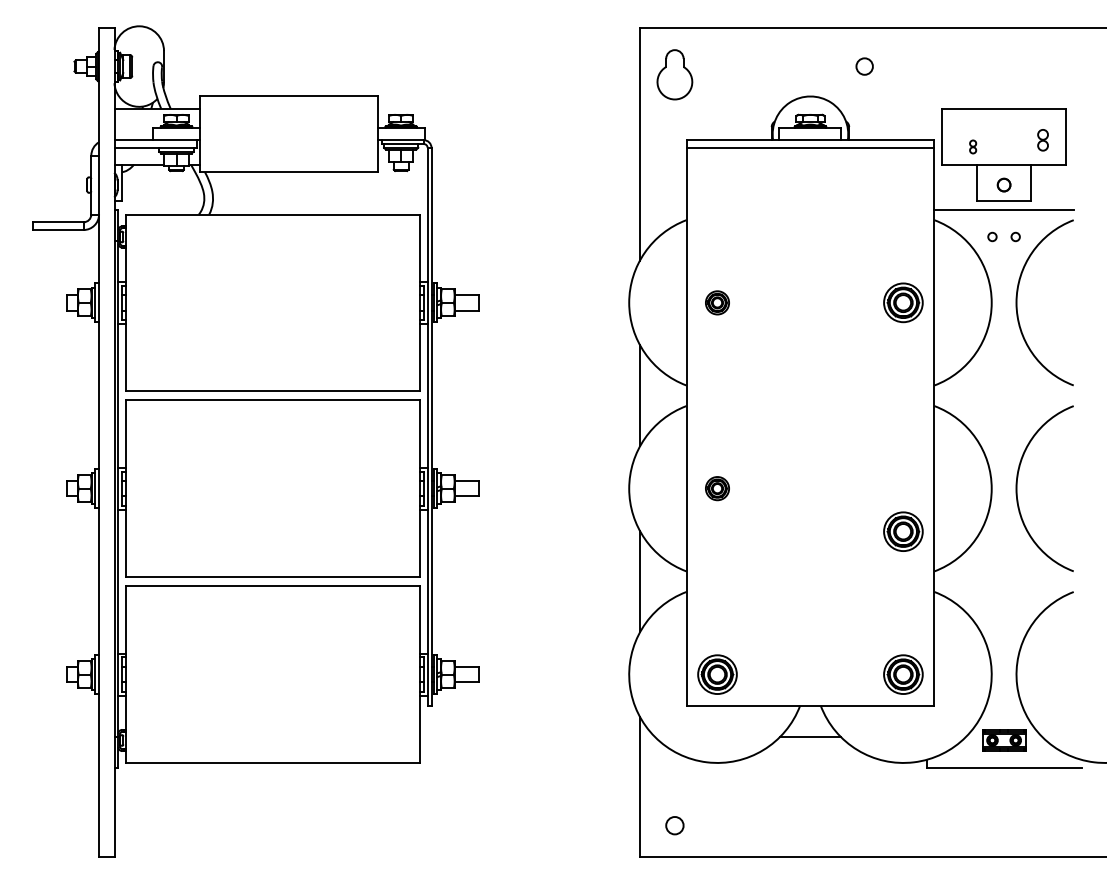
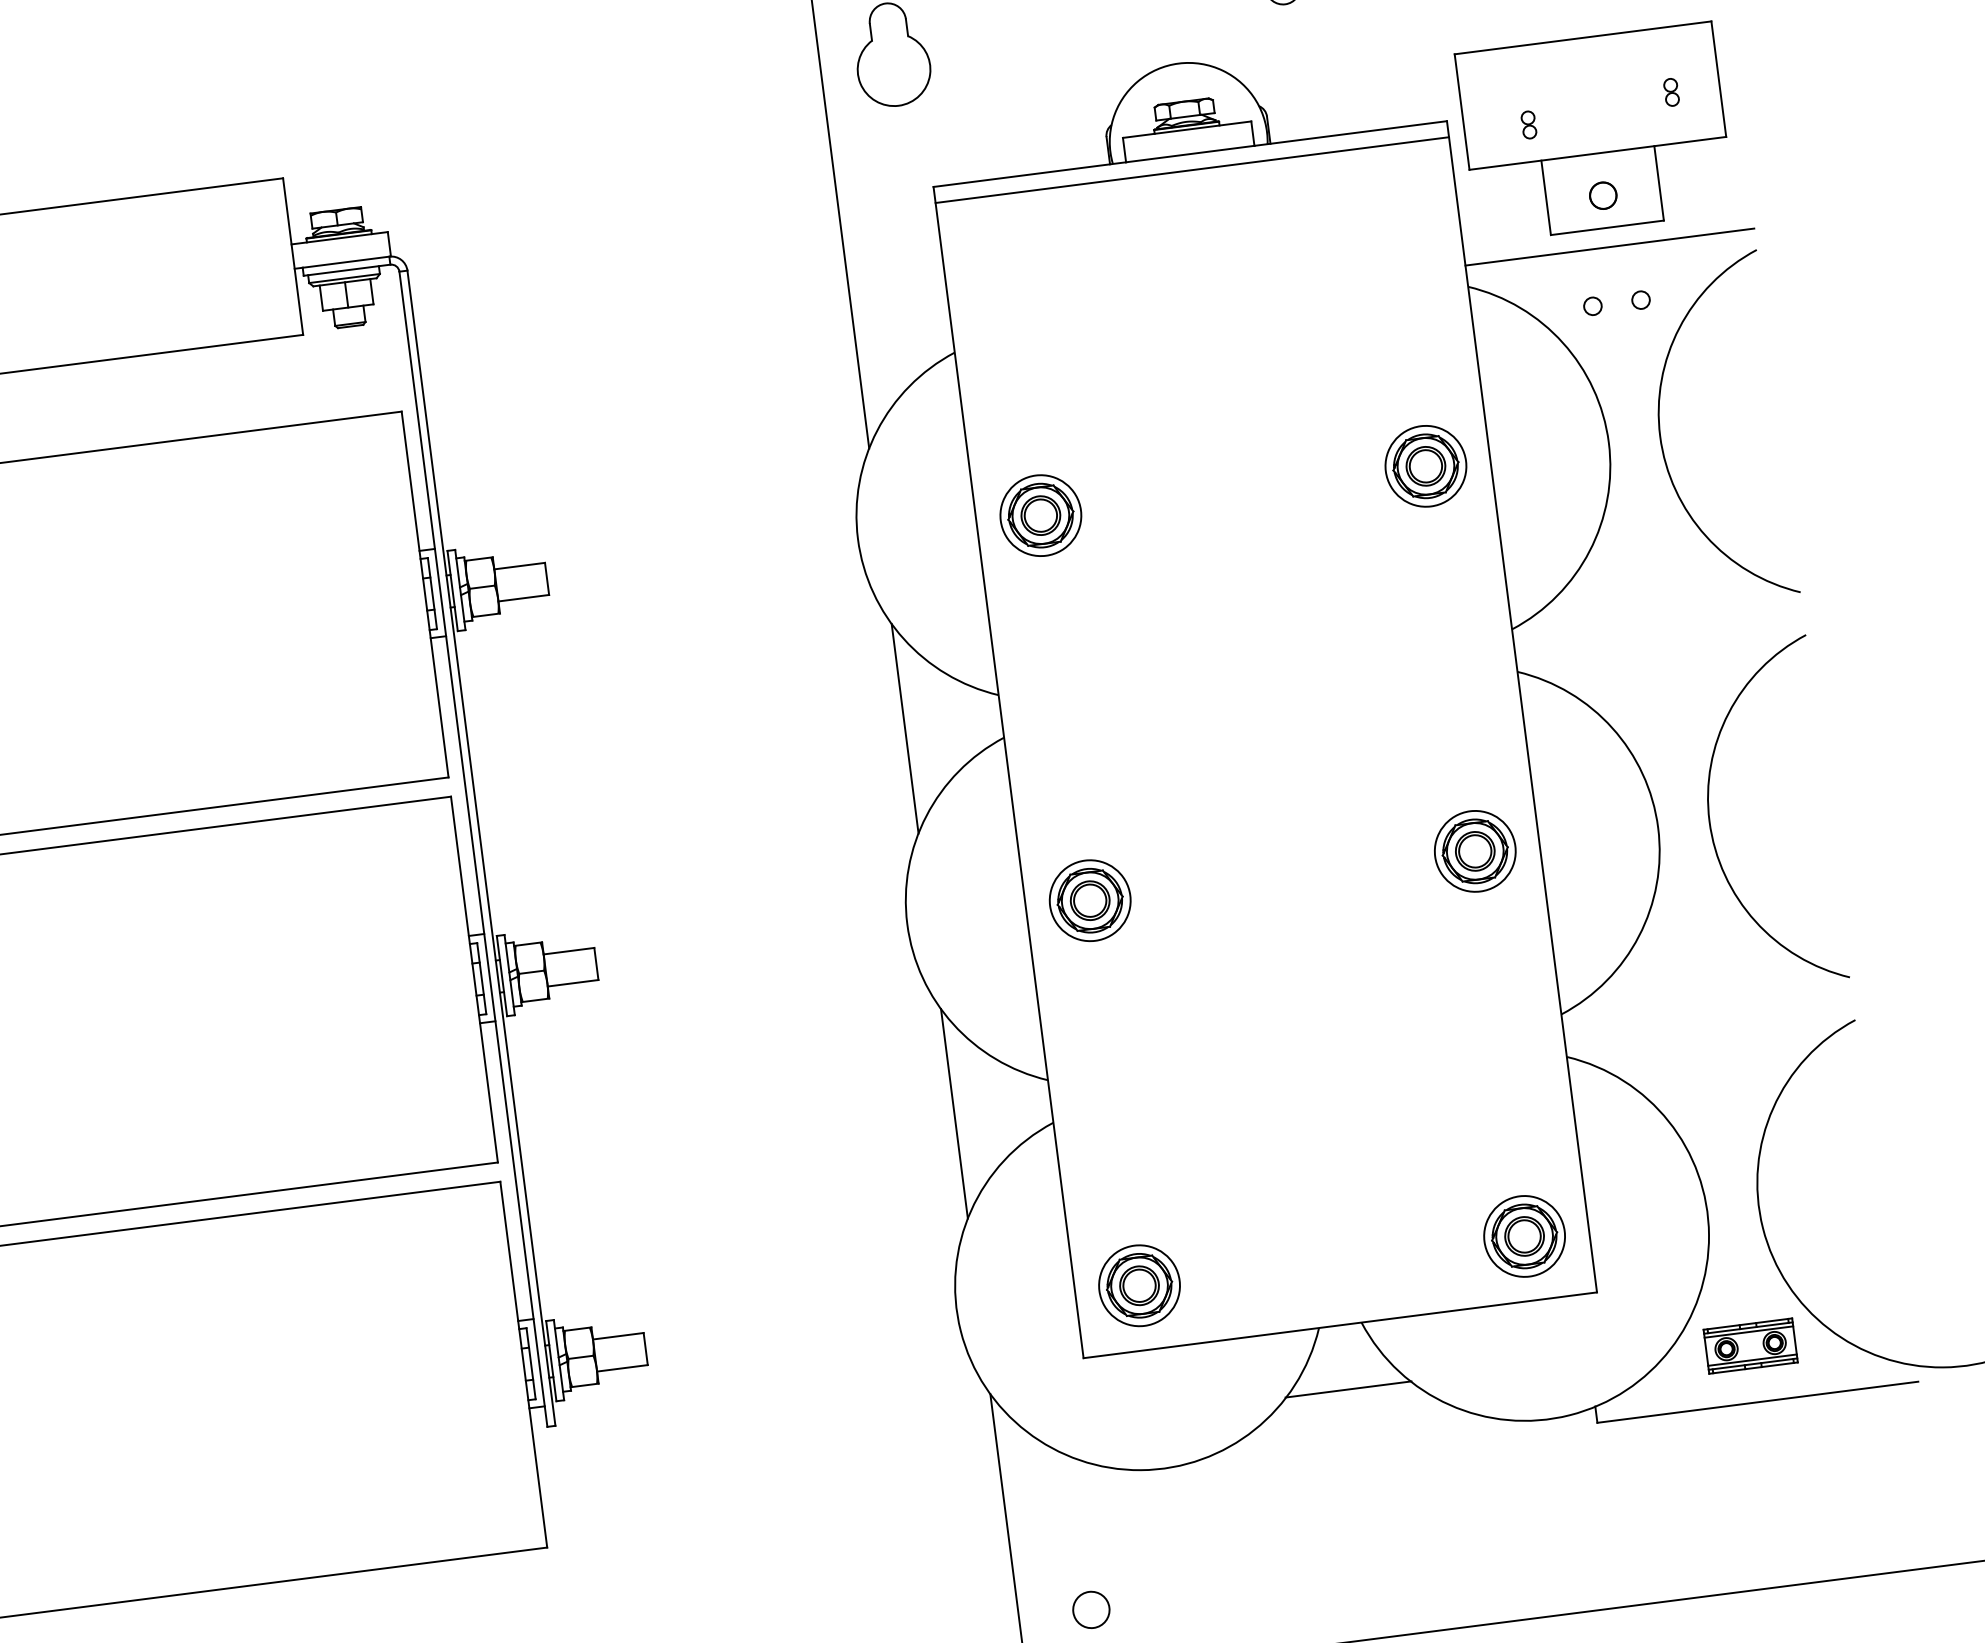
part: (1042, 139) -> (1670, 91), size x0.62
part: (717, 302) -> (1040, 514), size x1.67
part: (717, 488) -> (1090, 900), size x1.67
part: (903, 531) -> (1475, 850), moved

